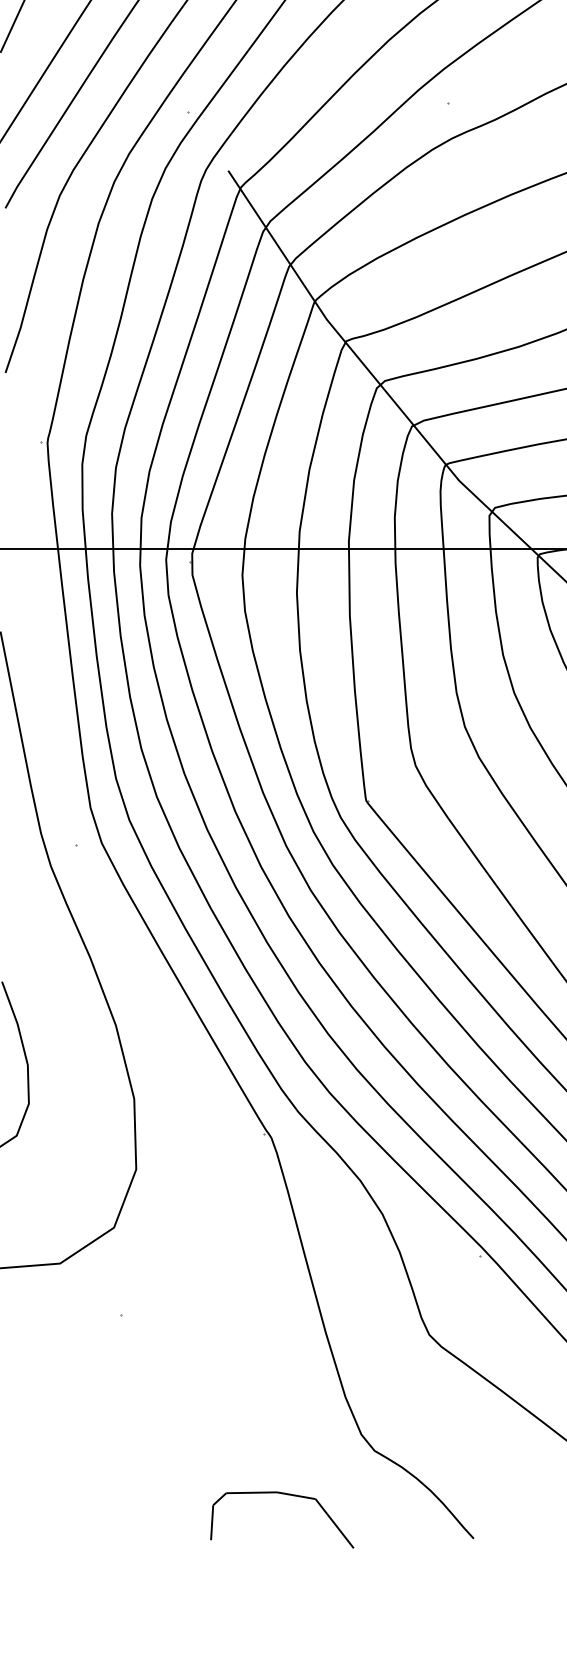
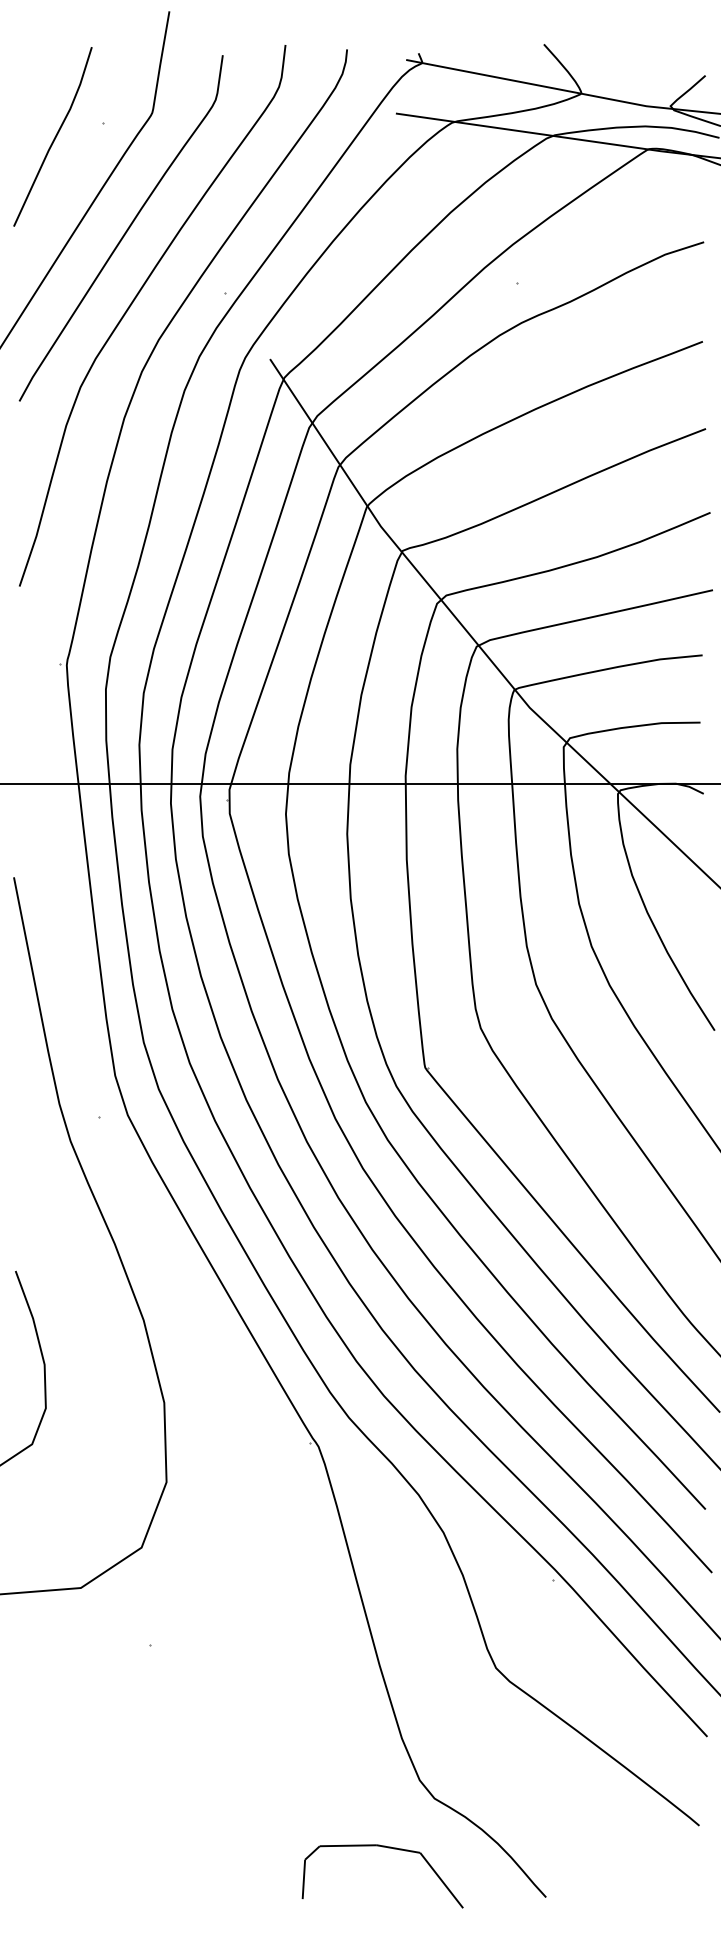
curve: (287, 1495) -> (388, 1848), moved

